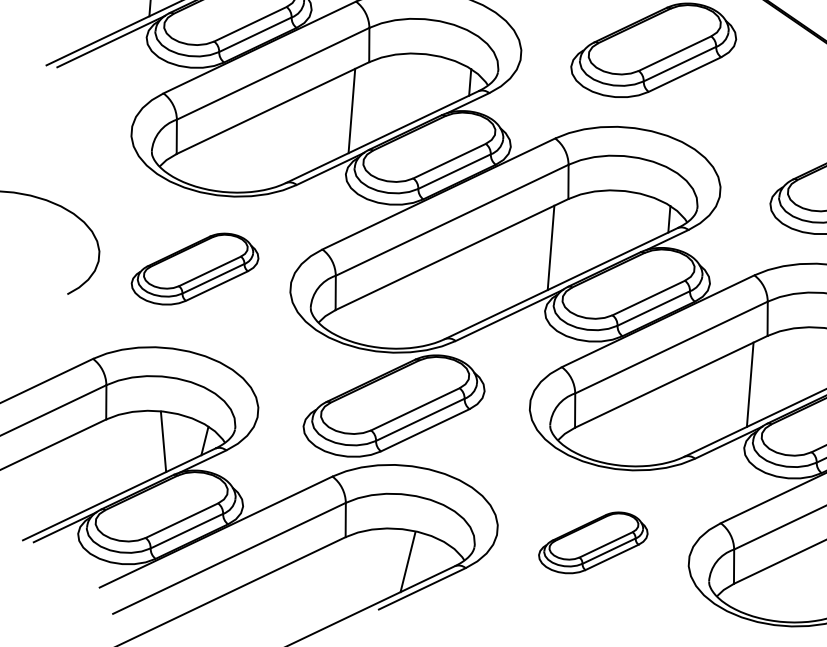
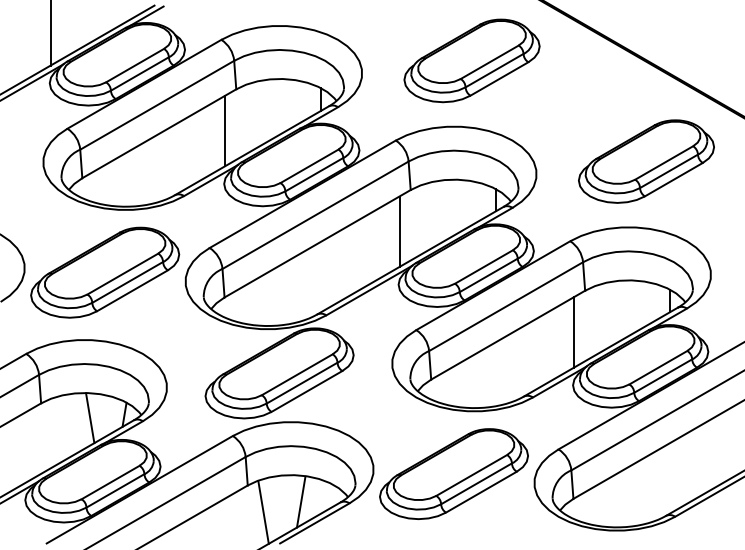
part: (195, 268) -> (105, 272), size x1.43
part: (592, 542) -> (453, 473), size x1.67
line: (361, 570) -> (263, 512), added

